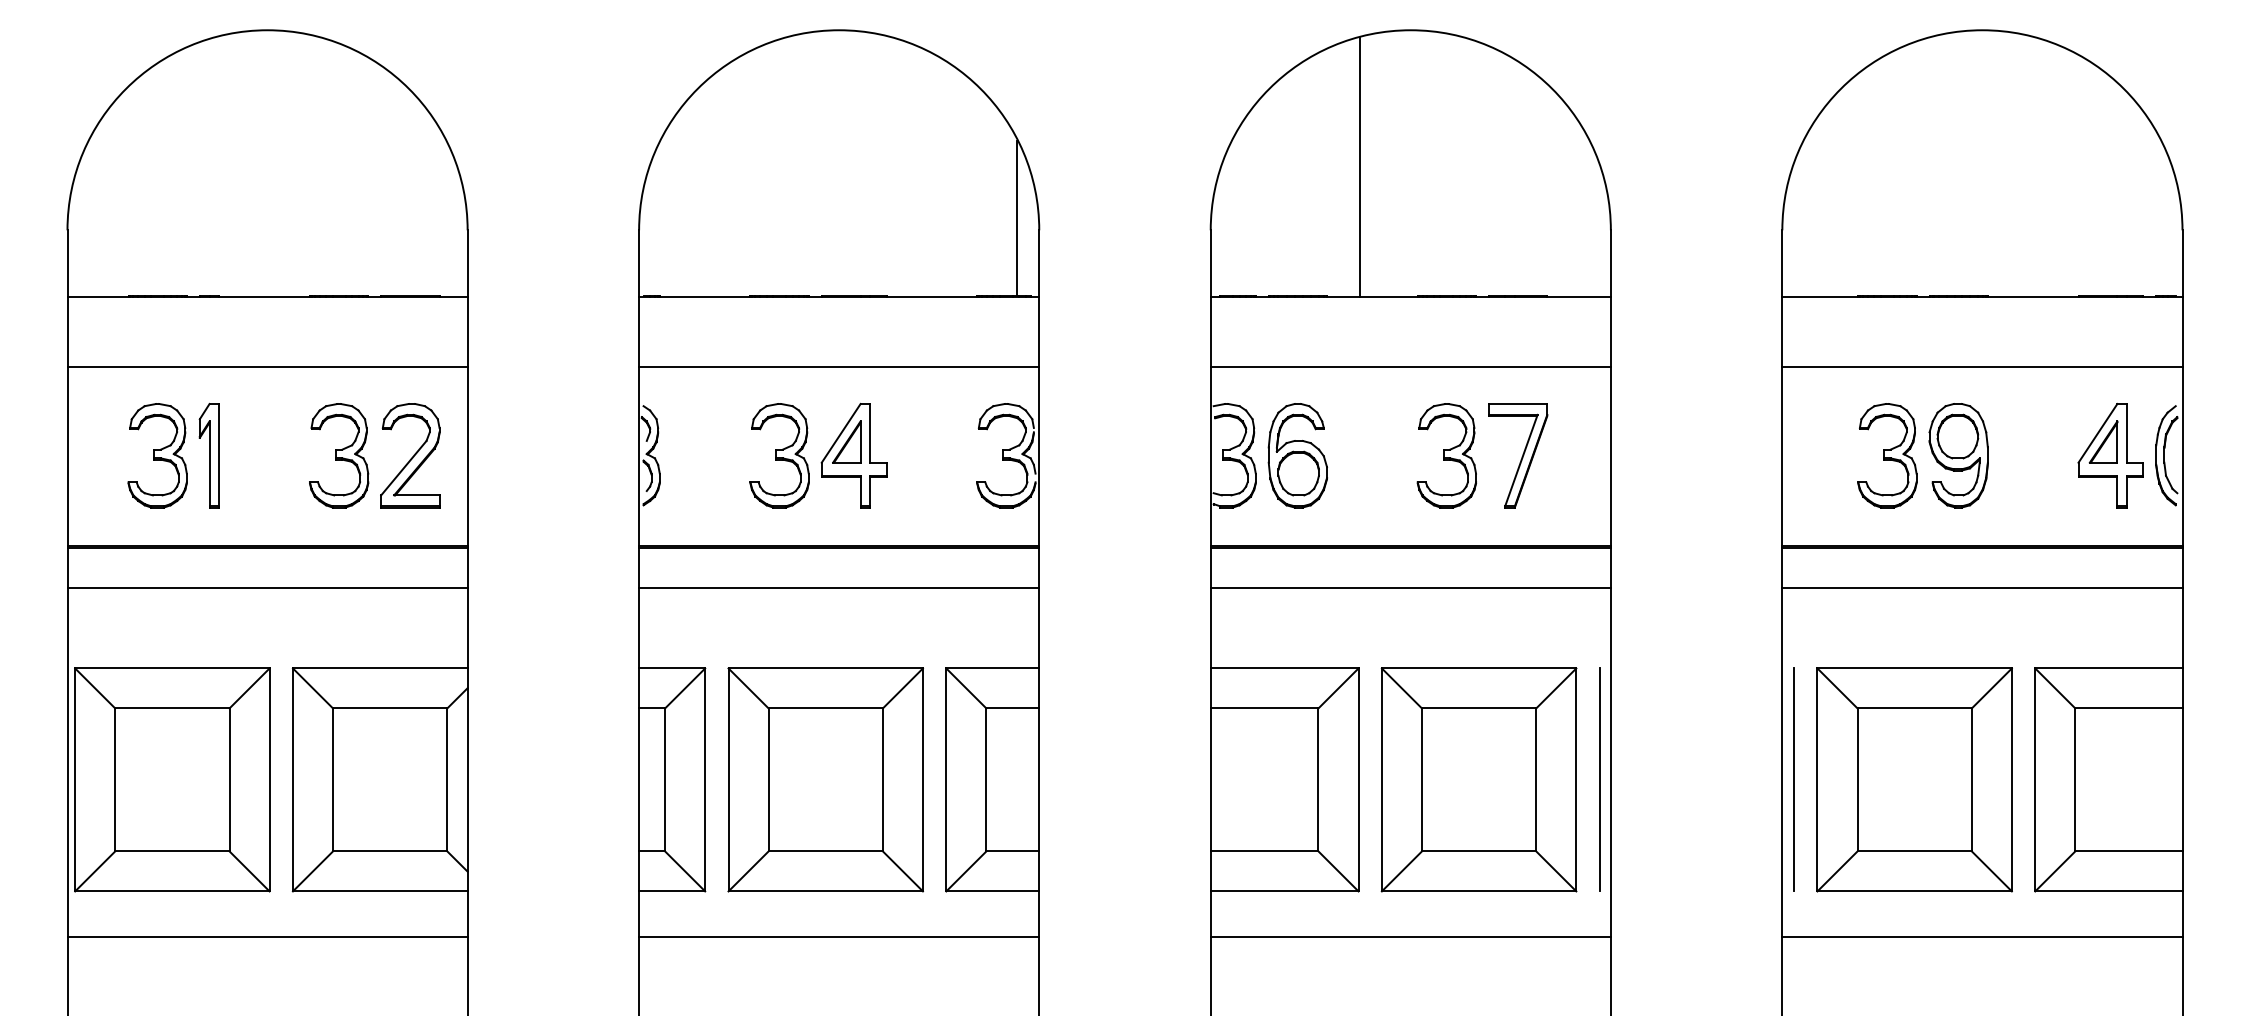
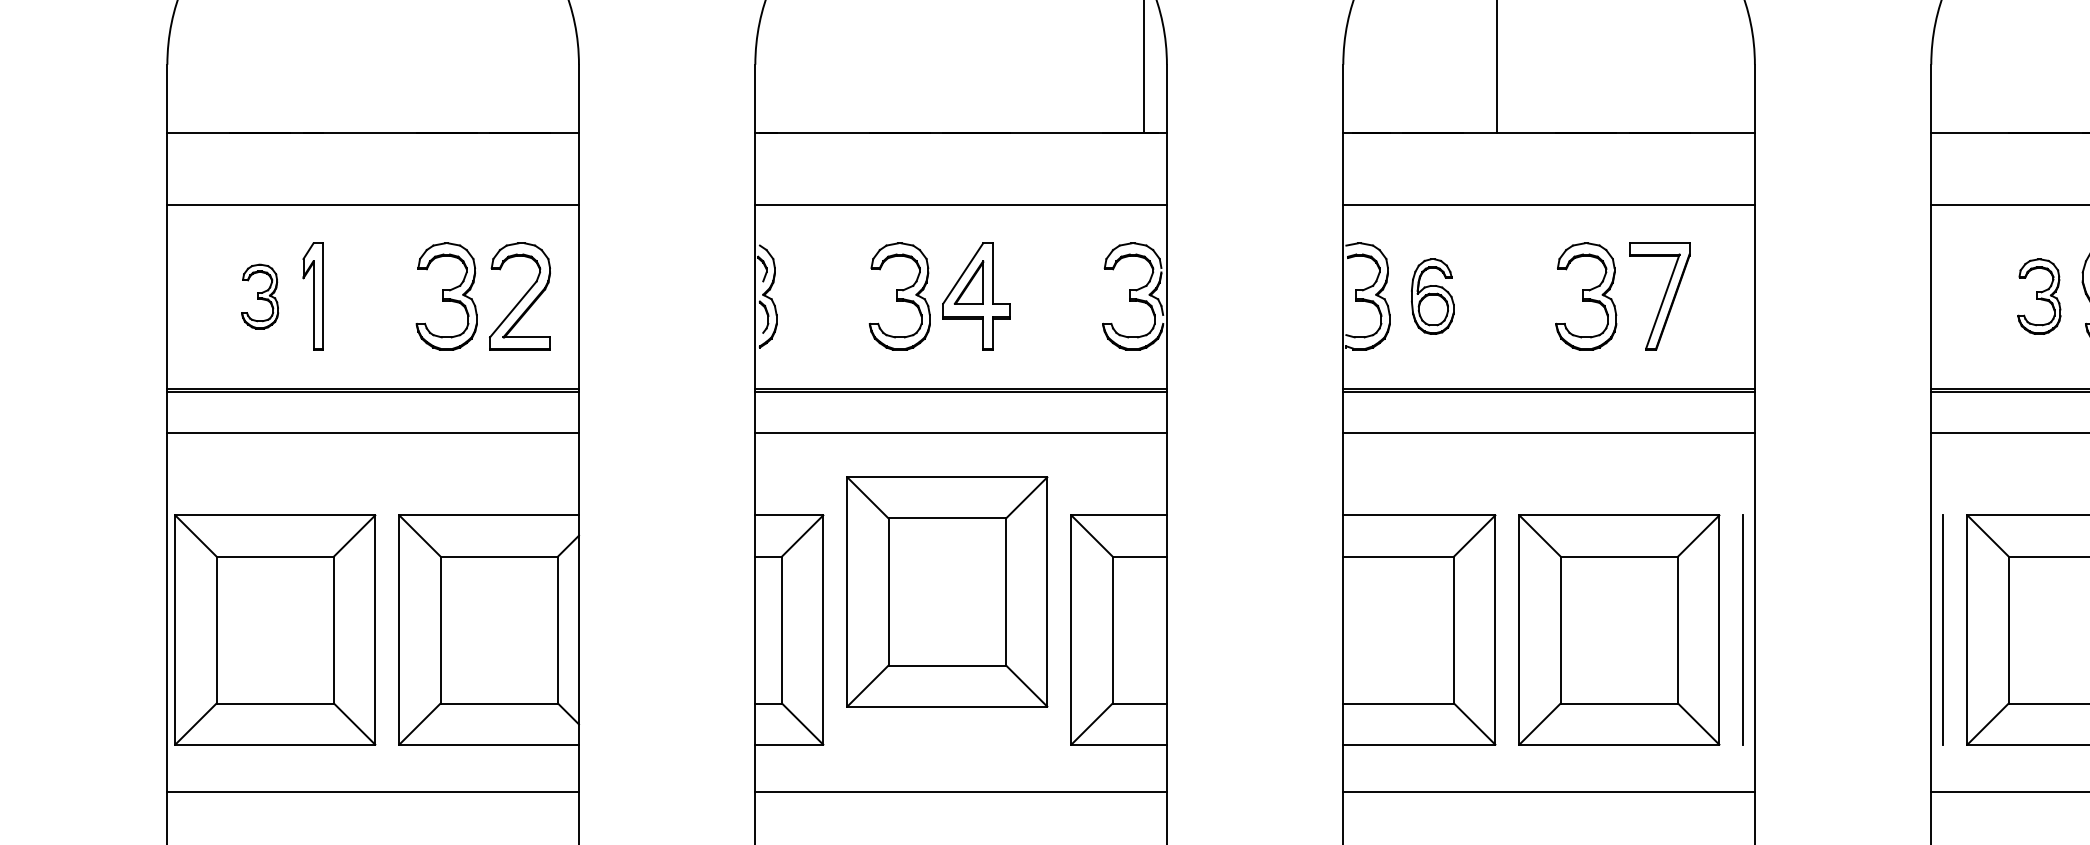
part: (157, 455) -> (259, 296), size x0.6
part: (1297, 455) -> (1432, 296), size x0.7
part: (1887, 455) -> (2039, 296), size x0.7
part: (825, 779) -> (947, 591), moved

